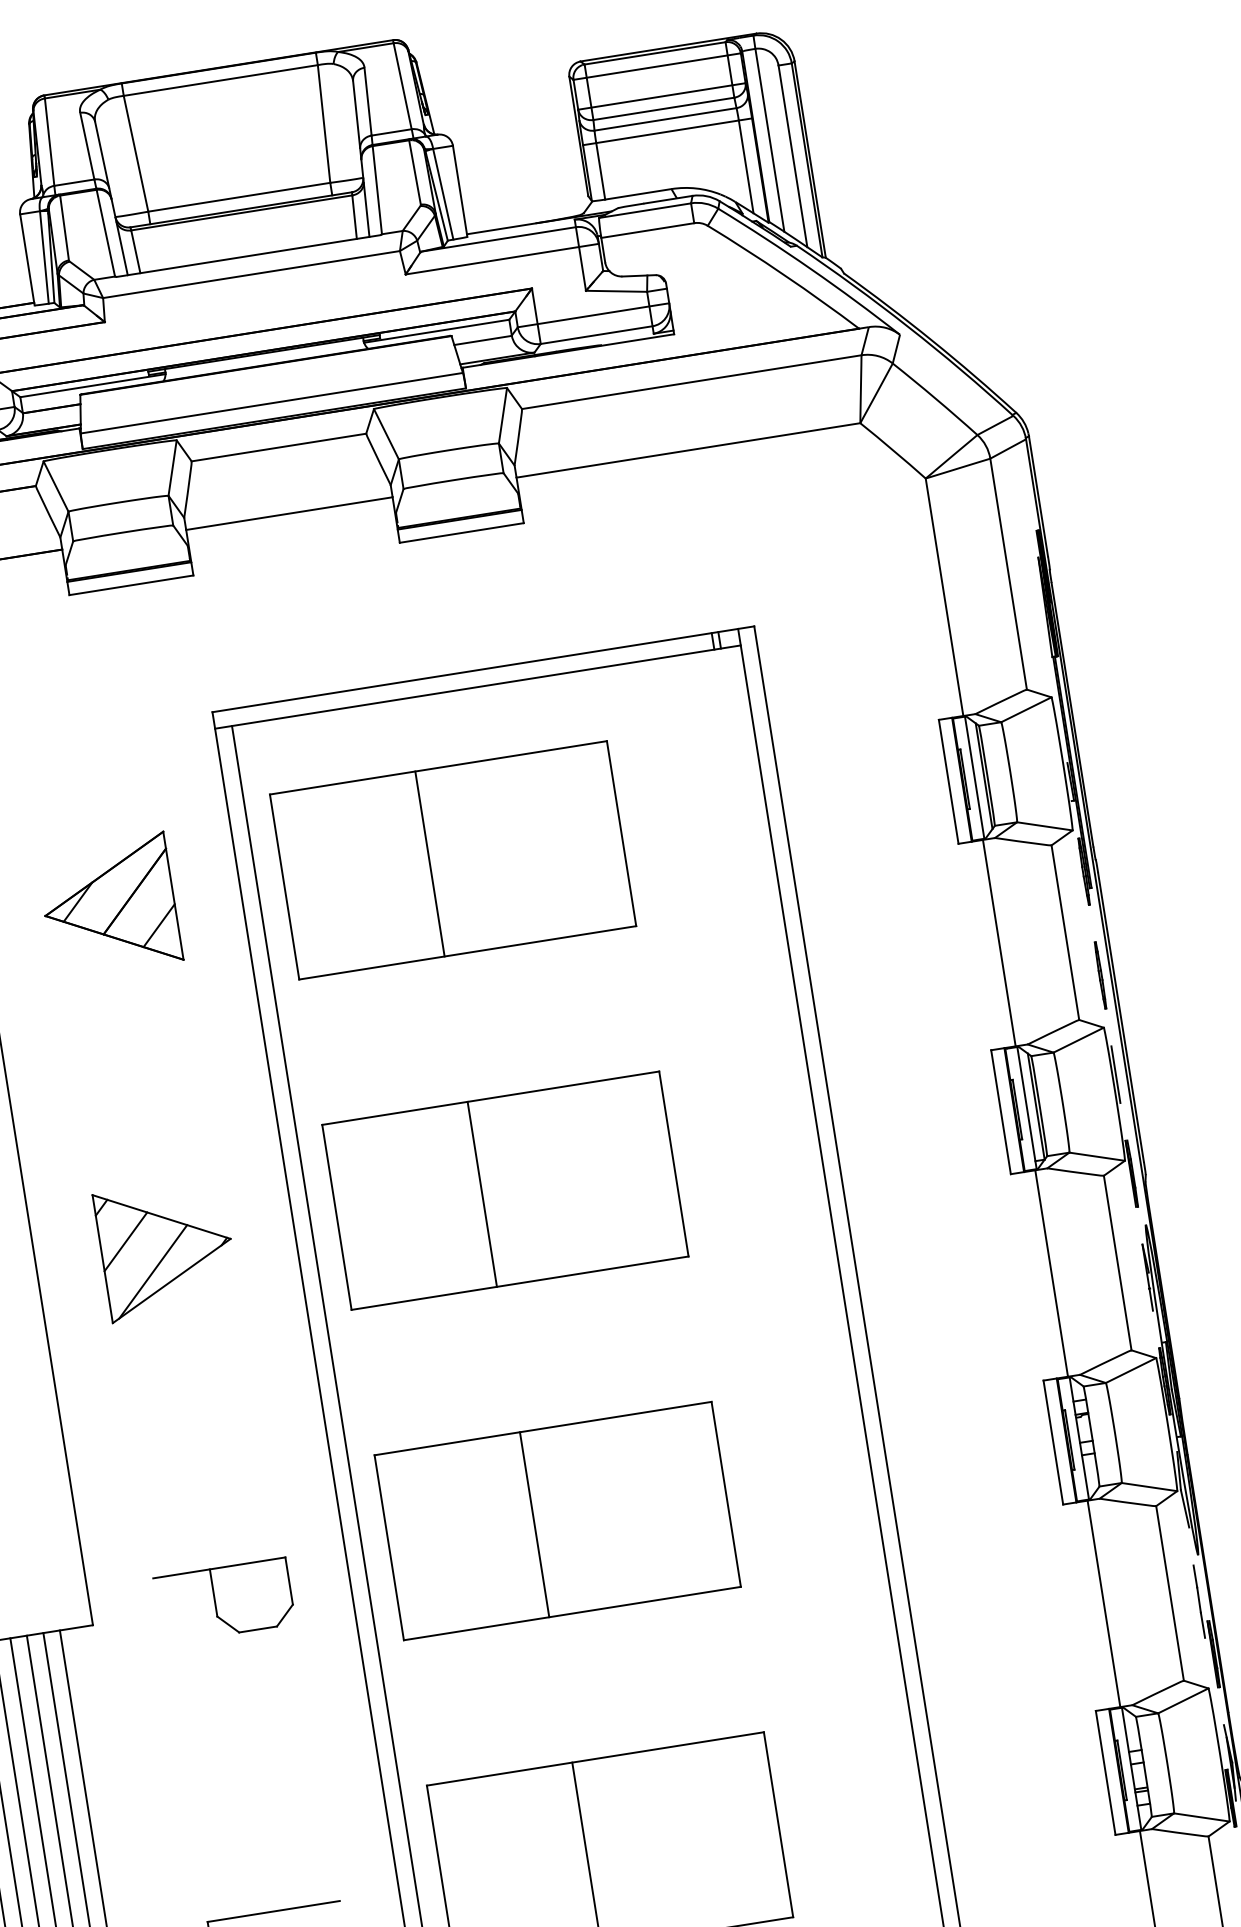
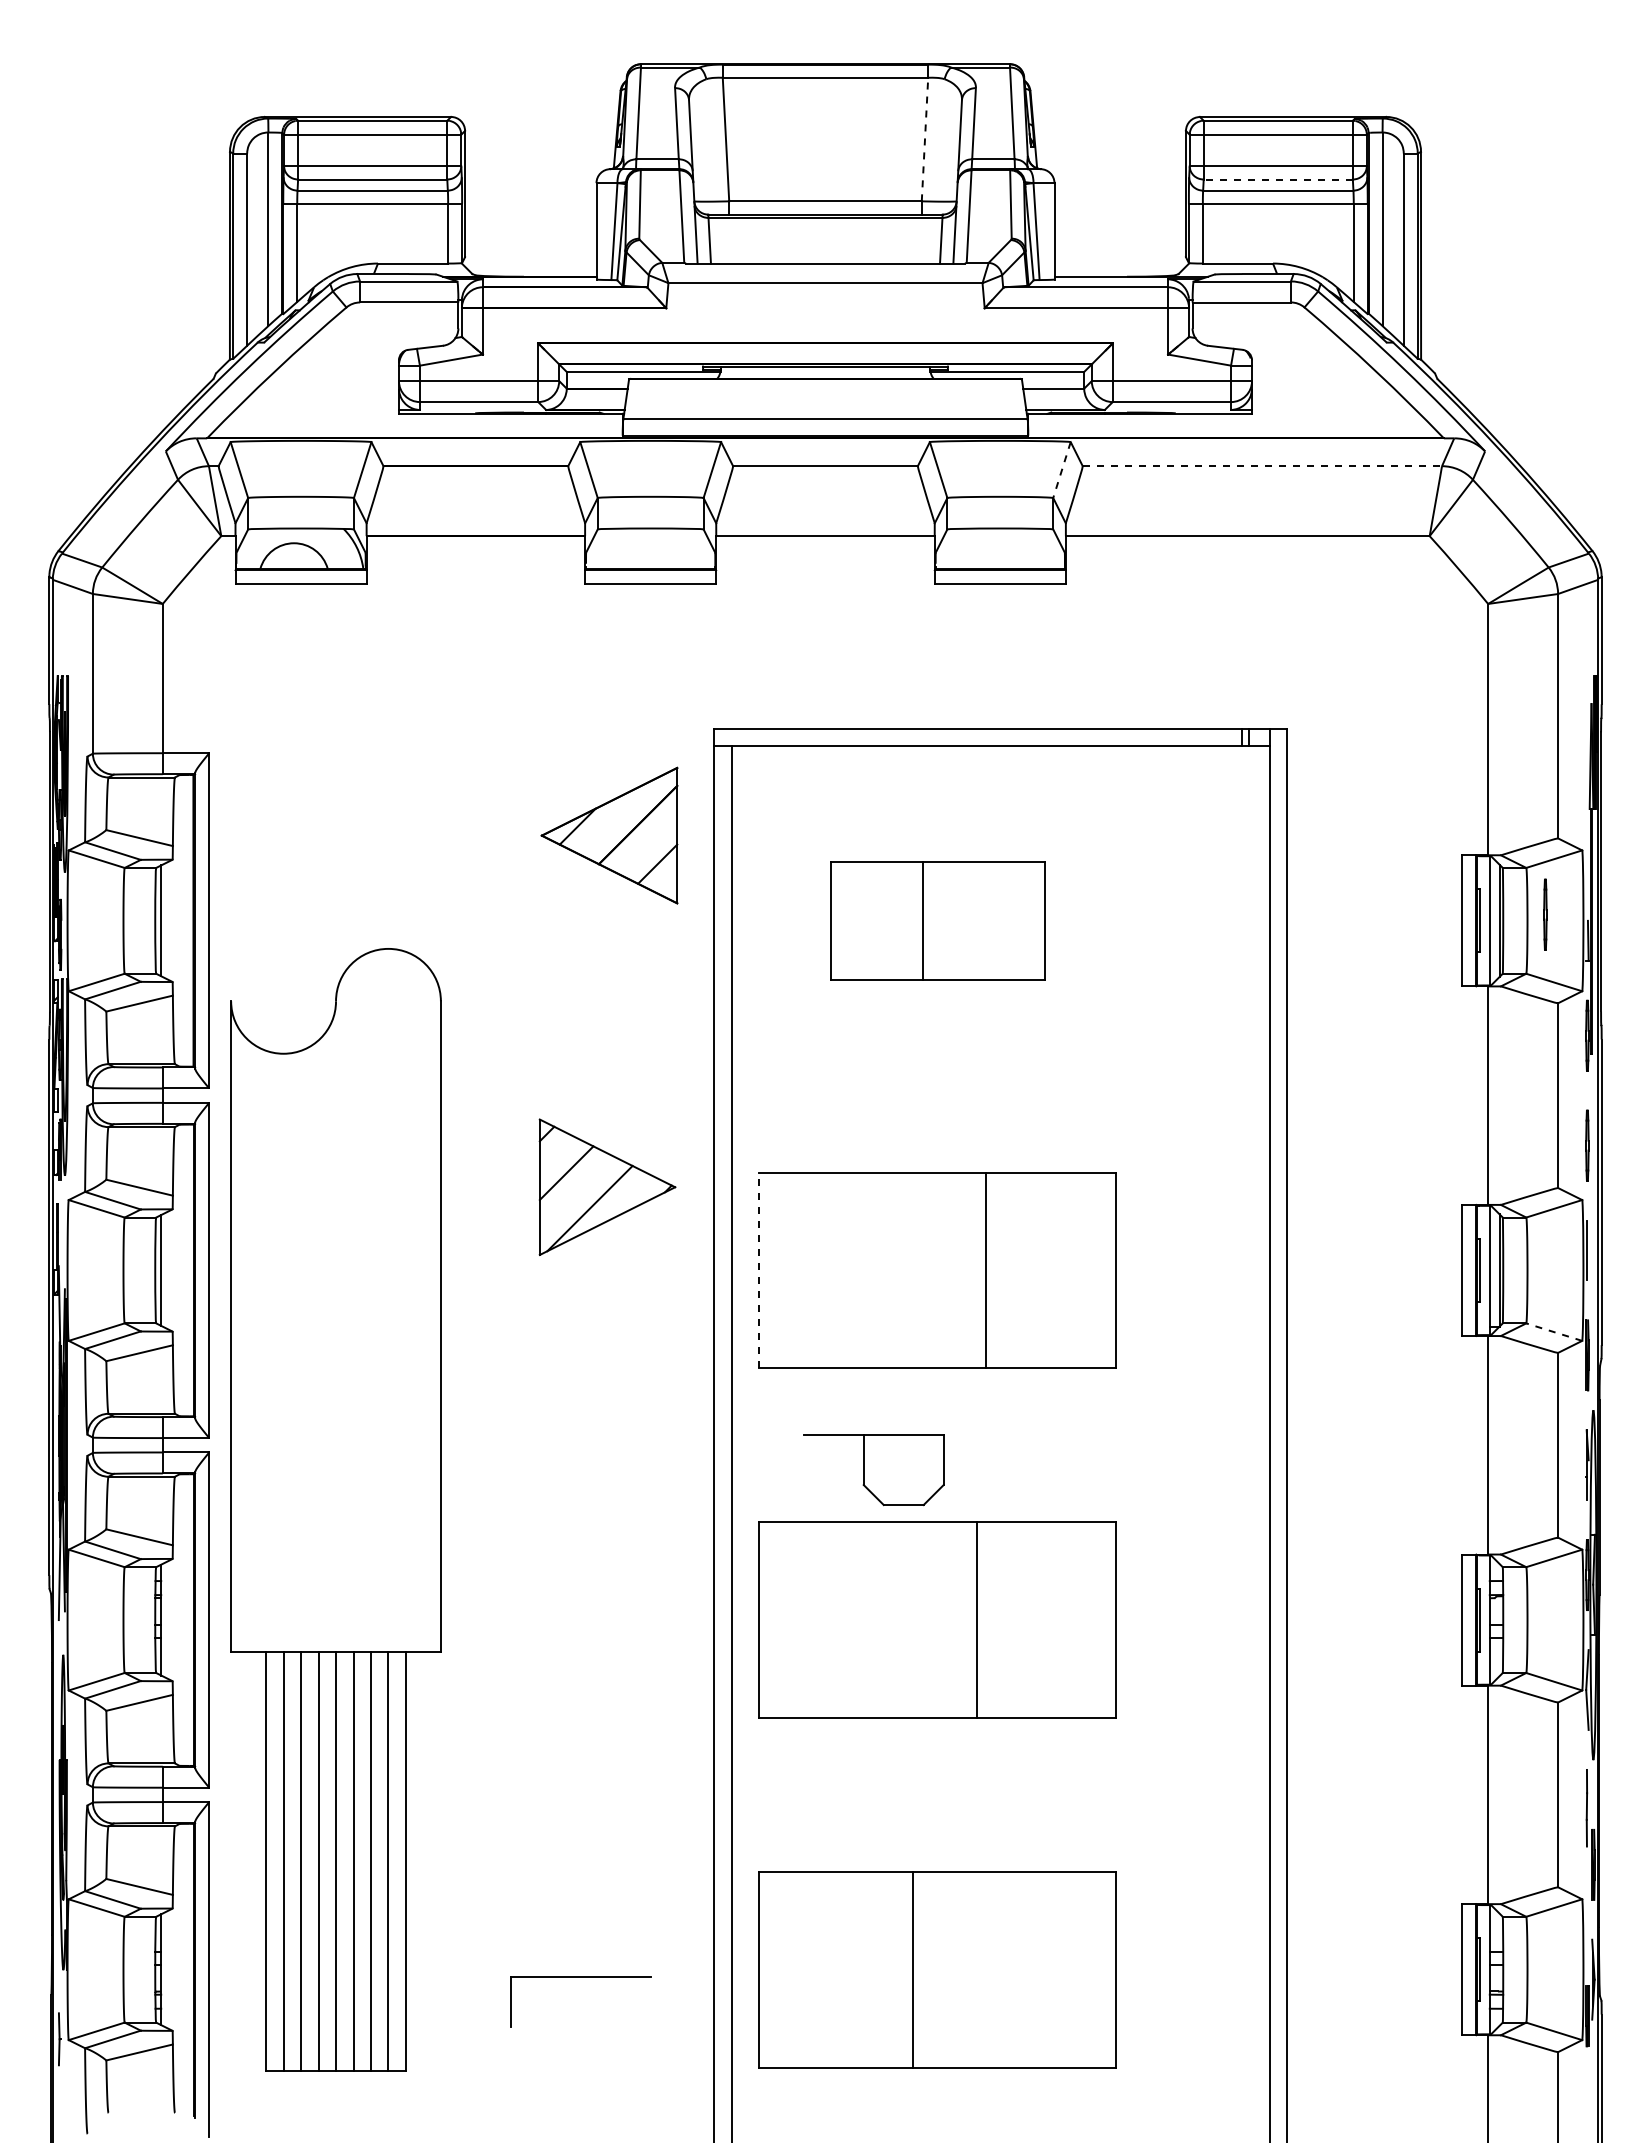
line: (664, 108) -> (1278, 179), solid -> dashed
line: (324, 123) -> (925, 139), solid -> dashed
line: (691, 382) -> (1262, 466), solid -> dashed
line: (502, 416) -> (1061, 470), solid -> dashed
line: (1025, 763) -> (1544, 914), added
part: (452, 860) -> (937, 920), size x0.6
part: (109, 905) -> (609, 835), moved
line: (1096, 1157) -> (1553, 1332), solid -> dashed
line: (482, 1194) -> (986, 1270), moved
line: (336, 1217) -> (759, 1270), solid -> dashed
part: (166, 1248) -> (607, 1186), moved
line: (534, 1524) -> (977, 1619), moved
part: (224, 1601) -> (873, 1470), moved

